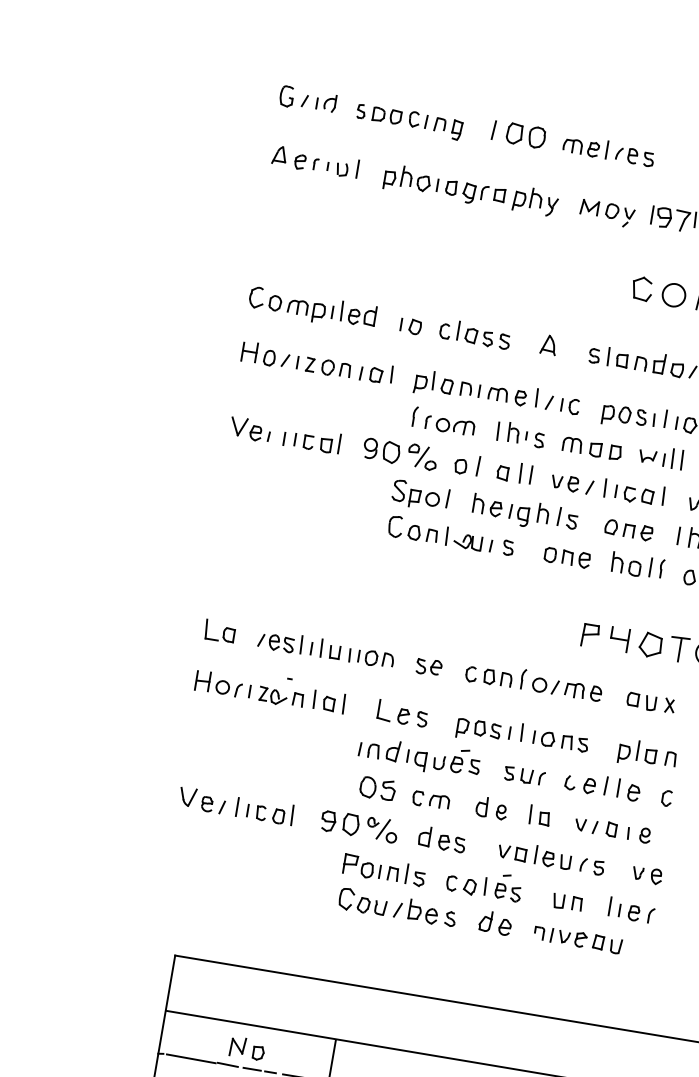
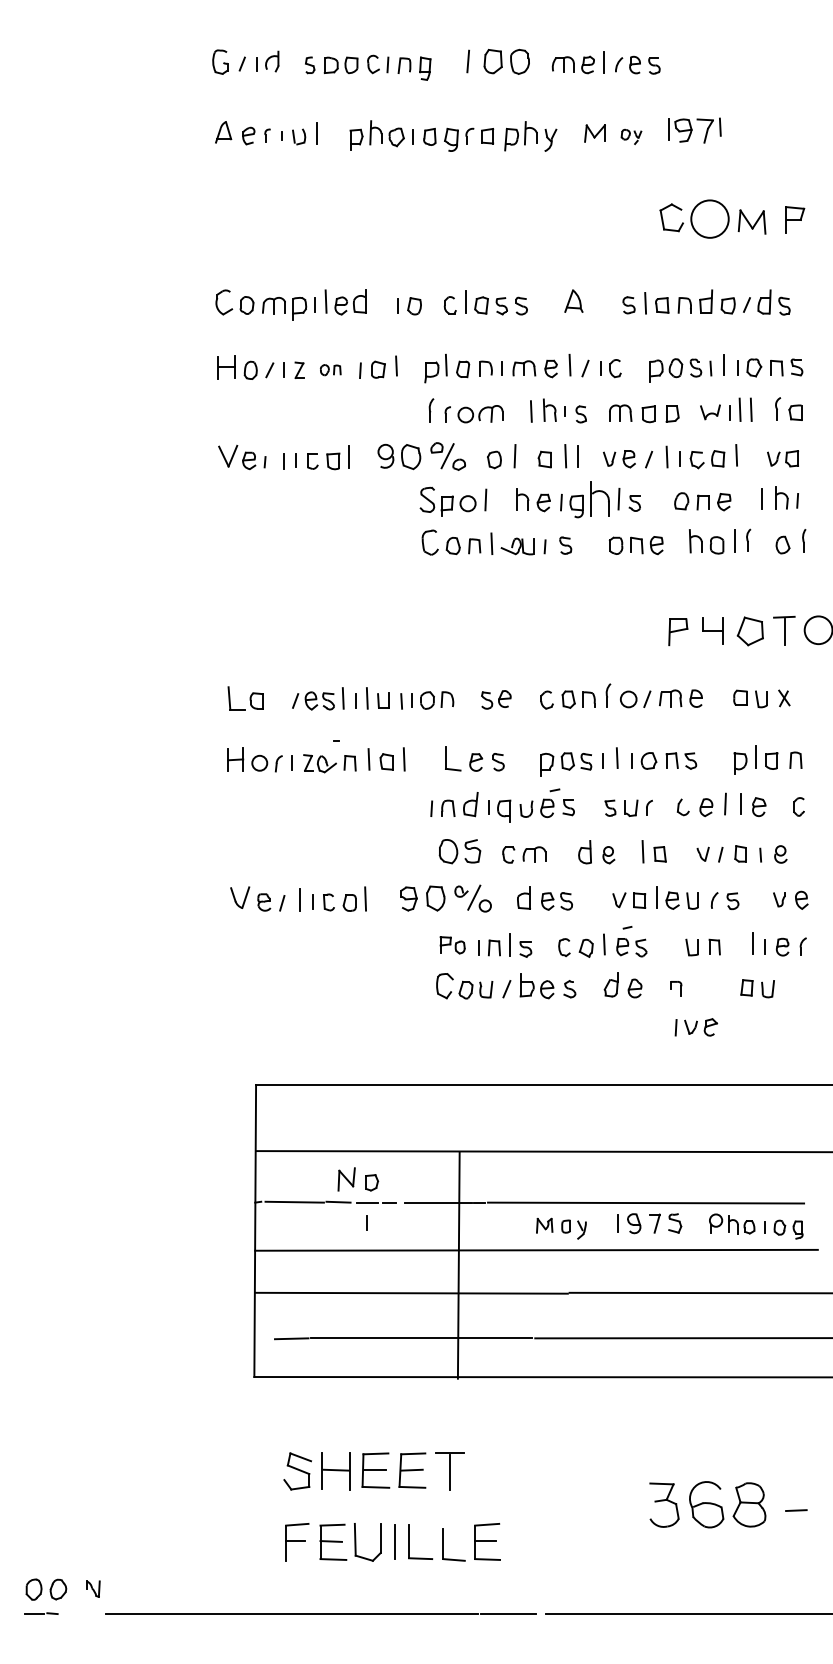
part: (619, 215) -> (631, 136), size x0.6
circle: (673, 294) -> (709, 218), size x1.4
part: (336, 368) -> (330, 369), size x0.6
part: (543, 513) -> (600, 498), size x1.6
part: (358, 865) -> (452, 944), size x0.7
part: (568, 937) -> (696, 1027), moved

